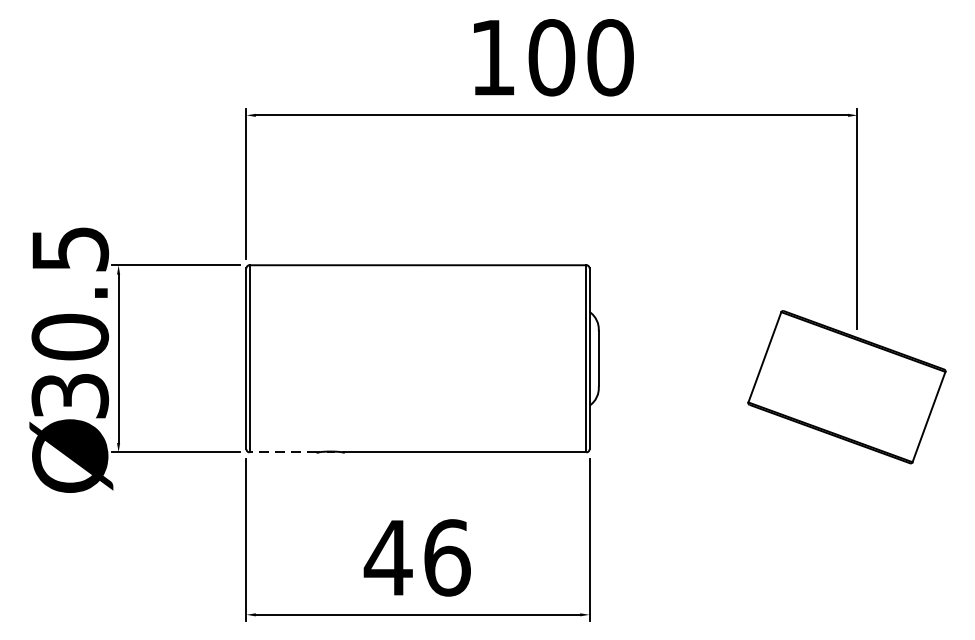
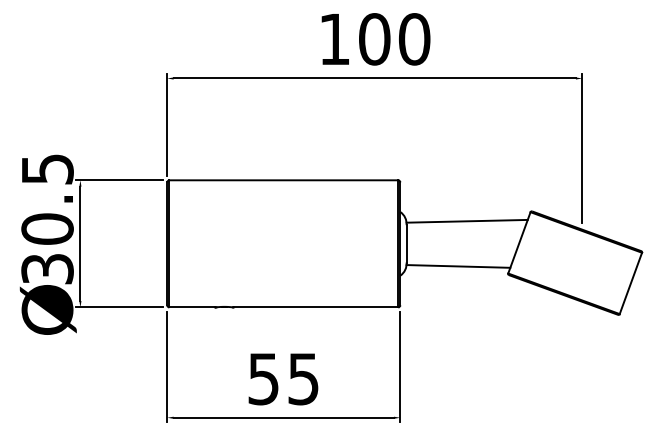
line: (686, 324) -> (466, 220), added
line: (675, 392) -> (458, 266), added
line: (282, 452) -> (191, 307), dashed -> solid
text: (417, 557) -> (283, 378), 46 -> 55

